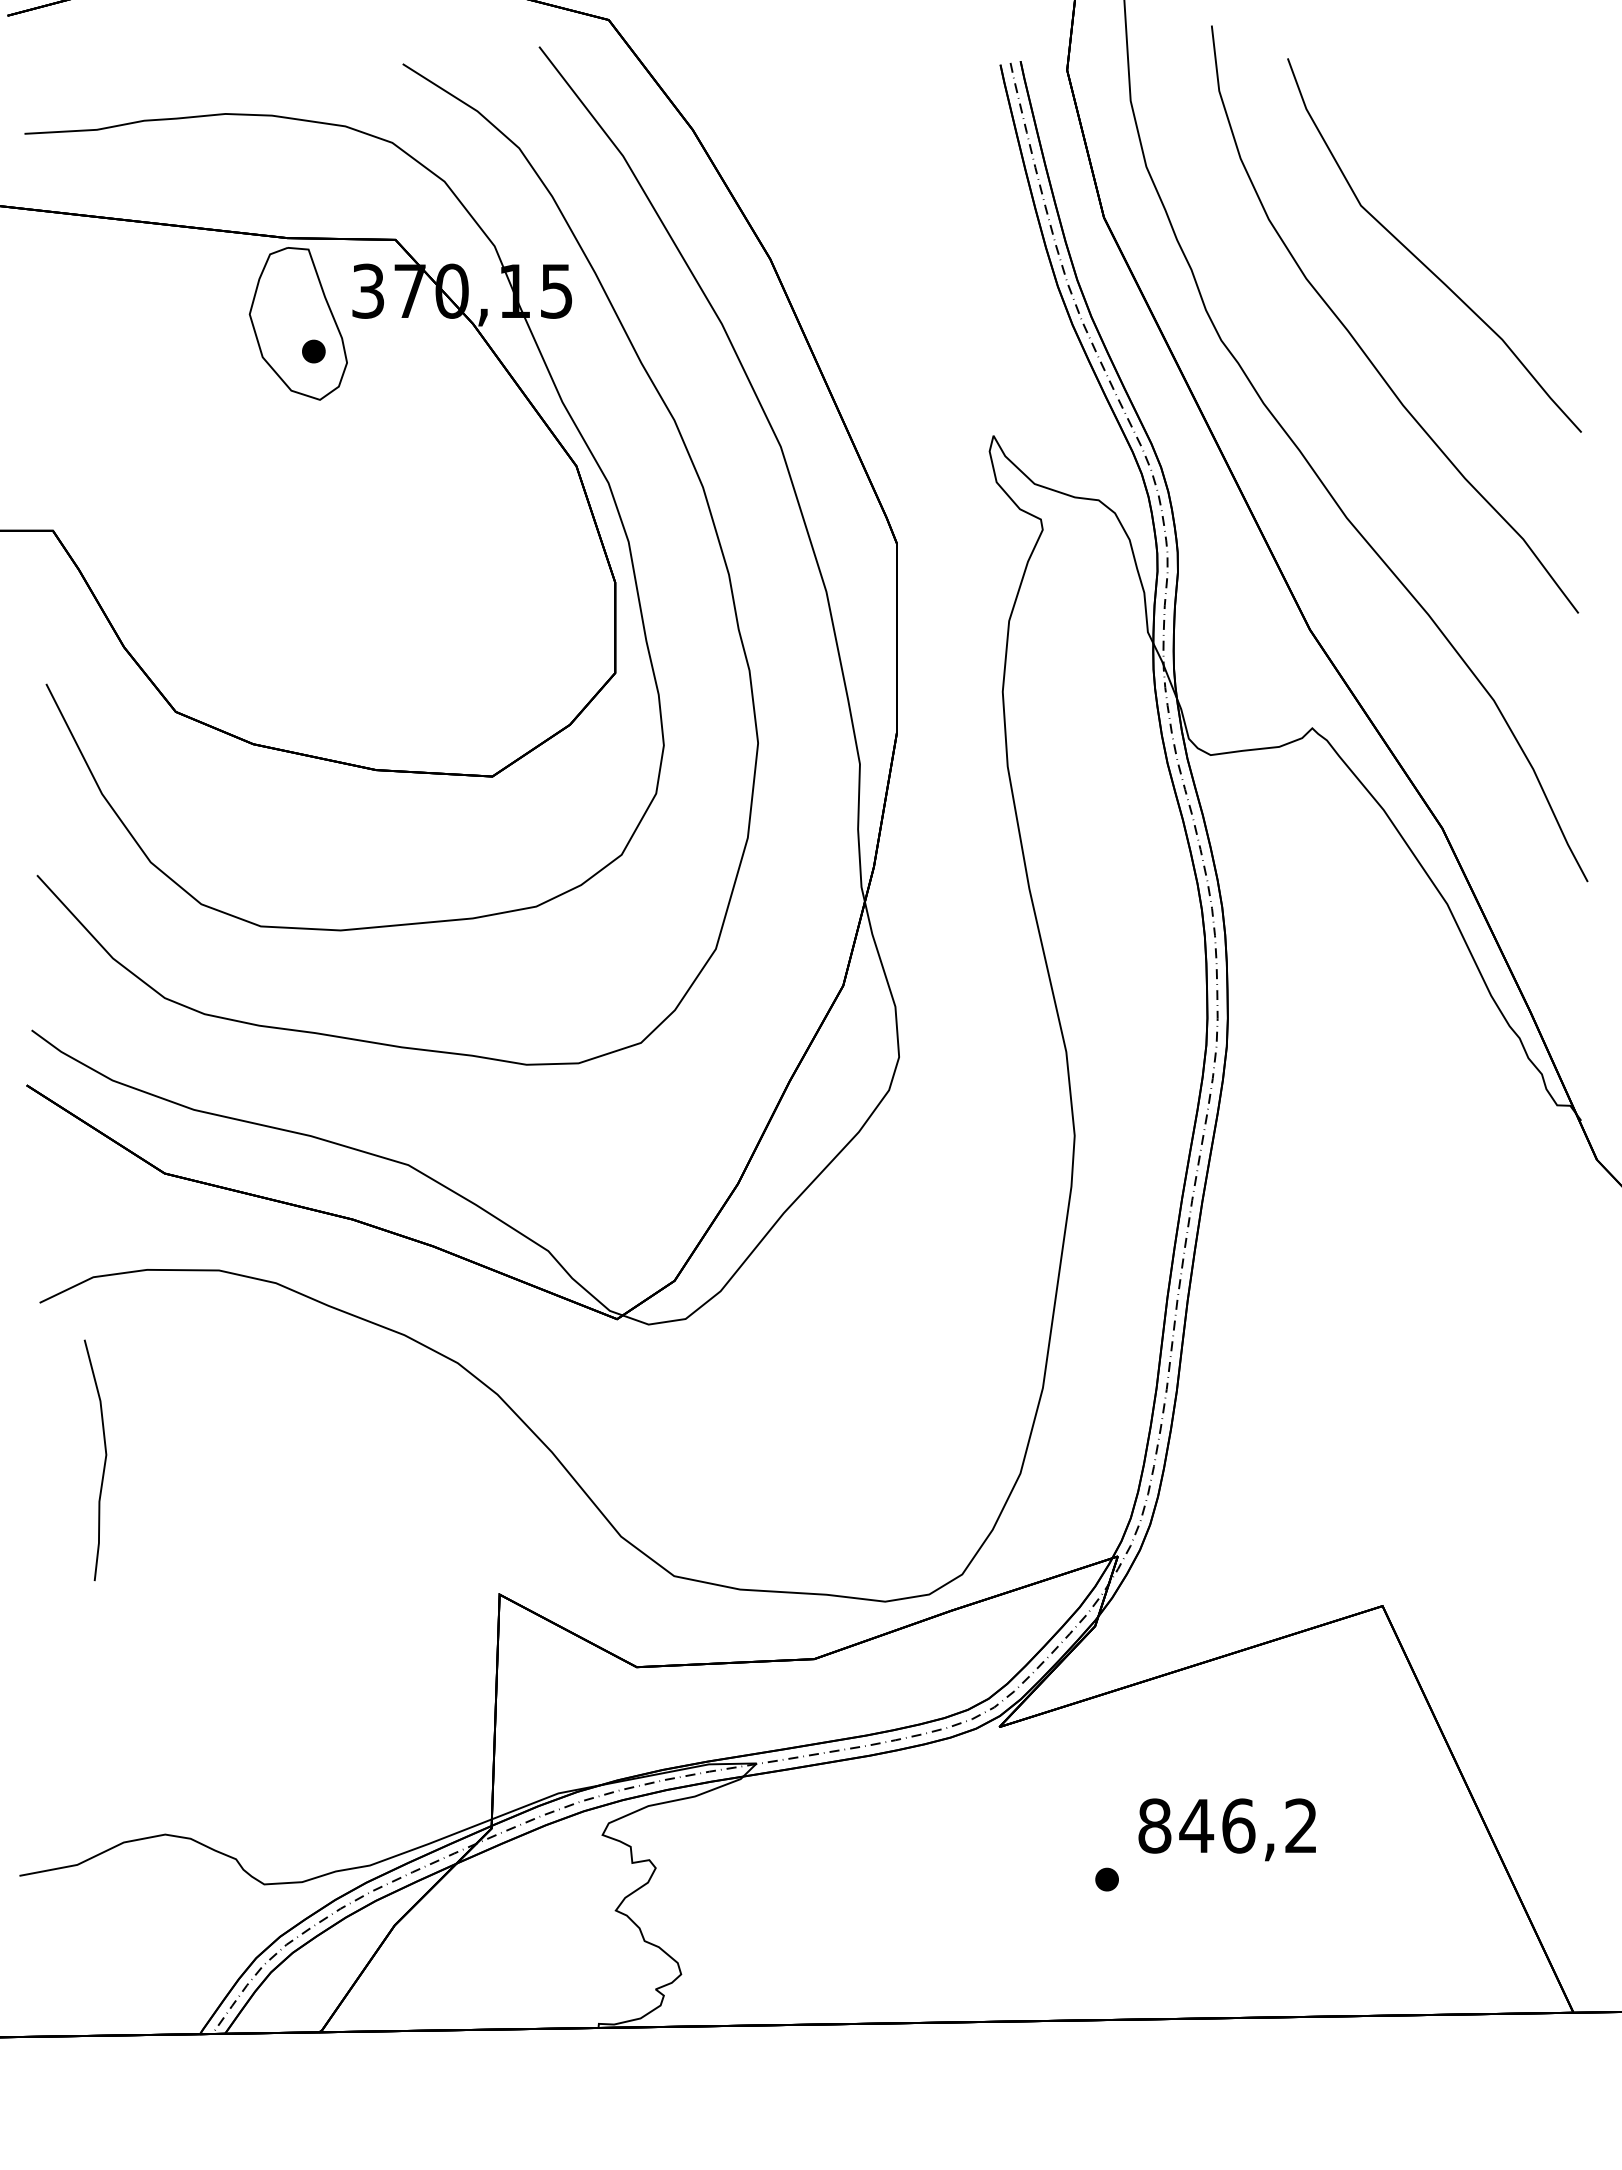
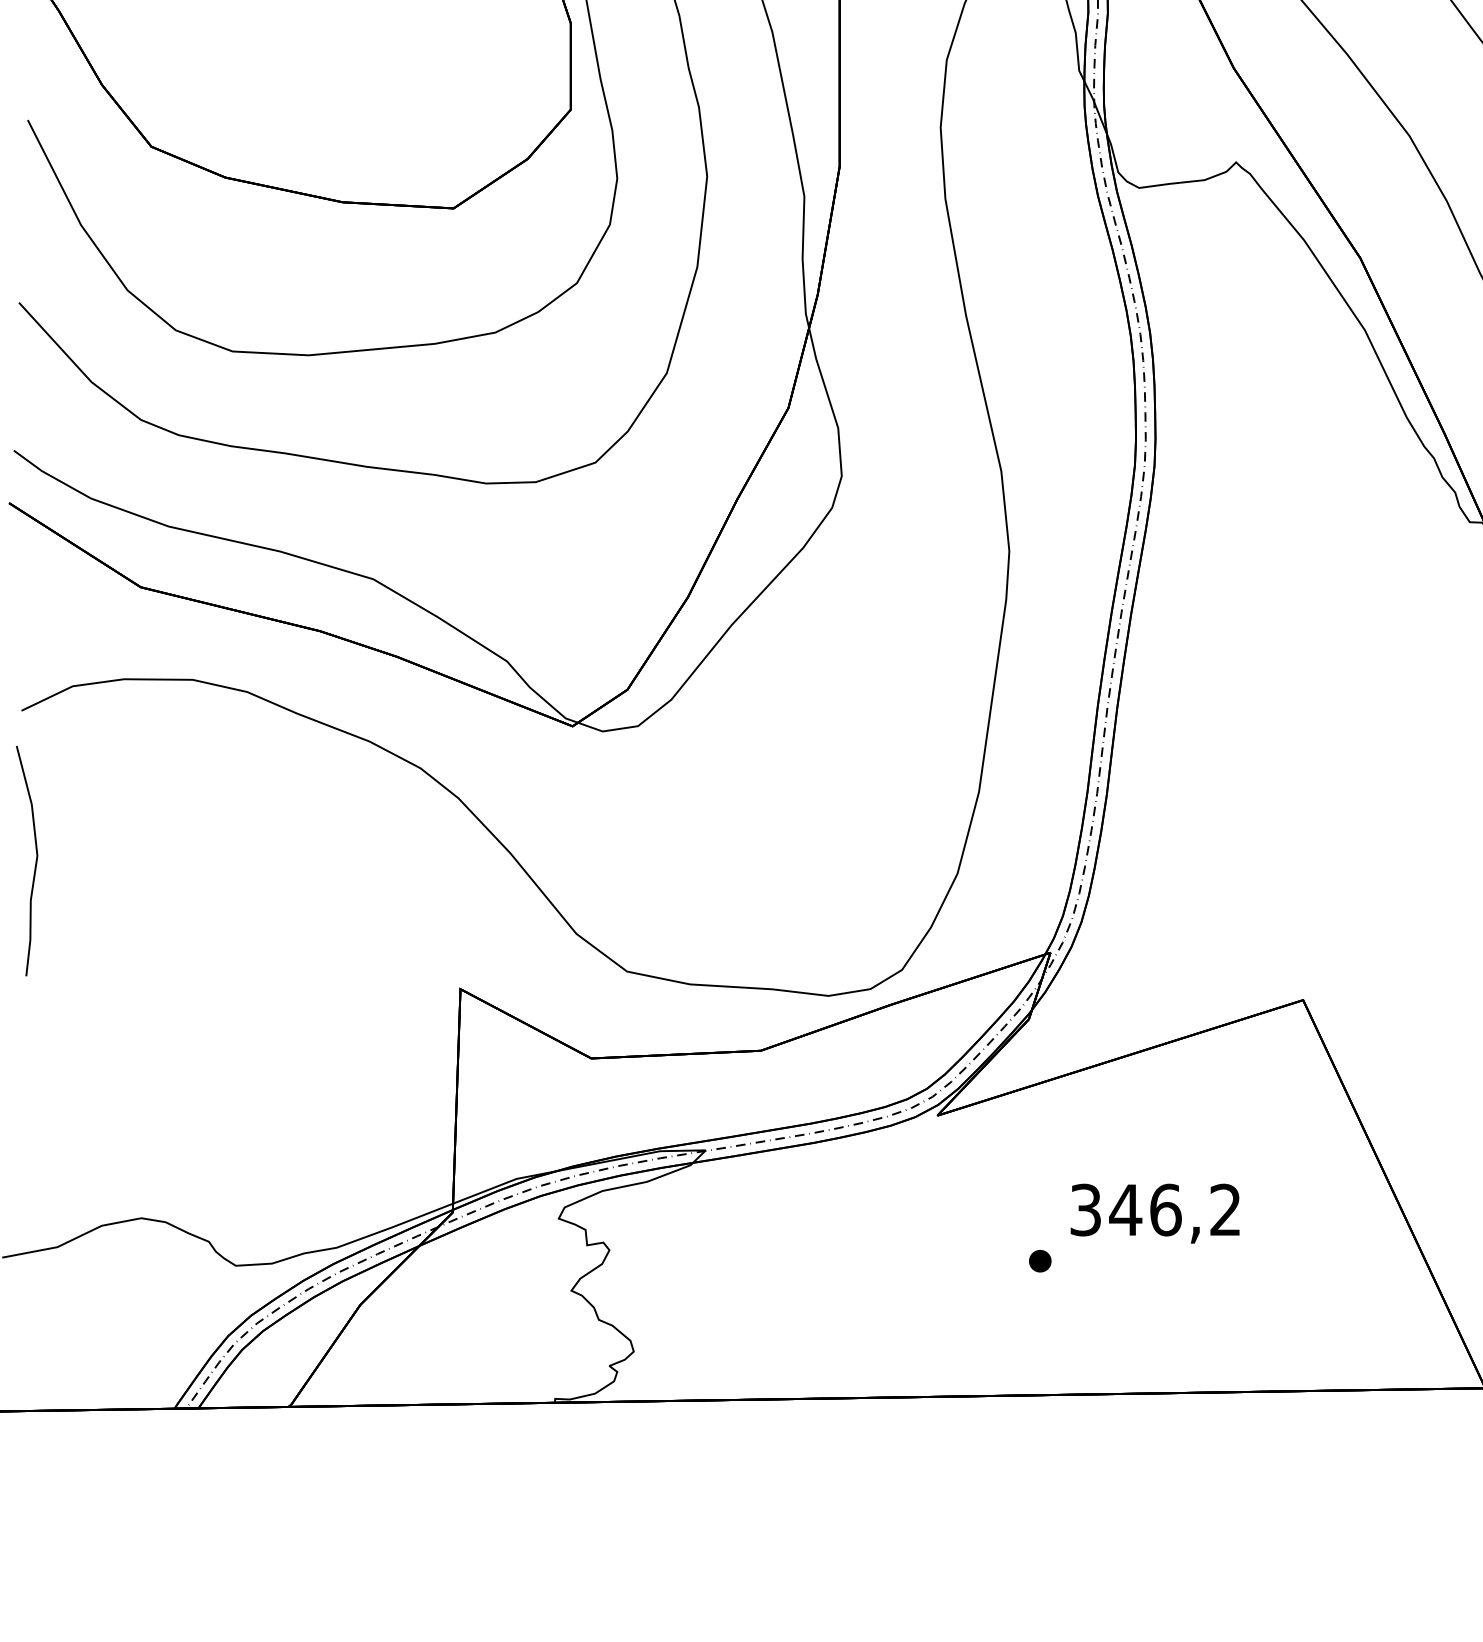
curve: (104, 1460) -> (35, 861), moved
text: (1154, 1825) -> (1085, 1209), 846,2 -> 346,2

